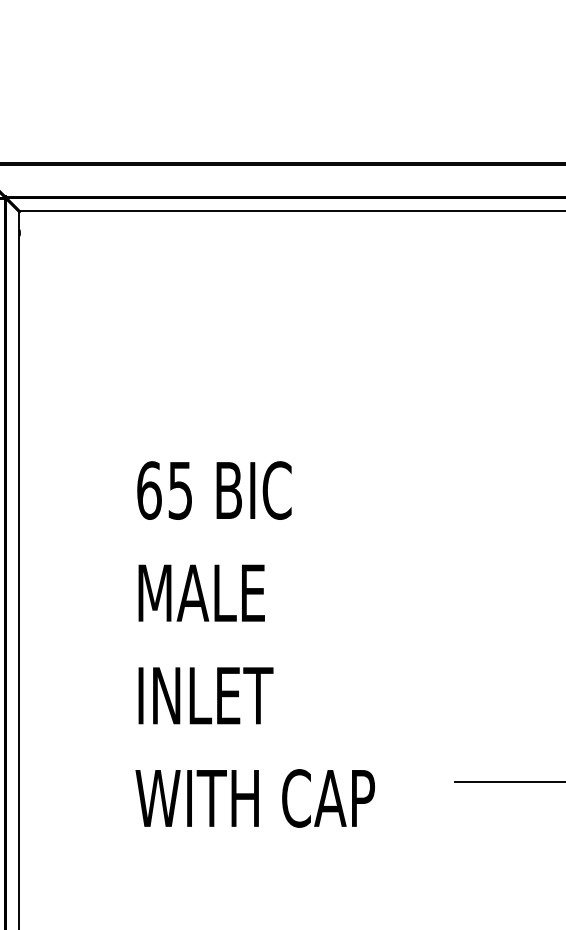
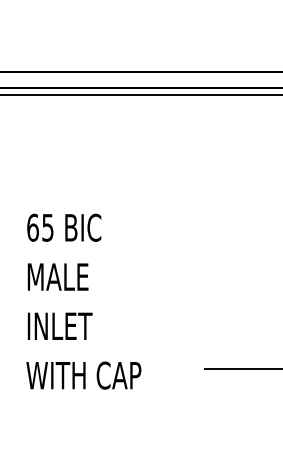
text: (254, 644) -> (83, 301), moved

